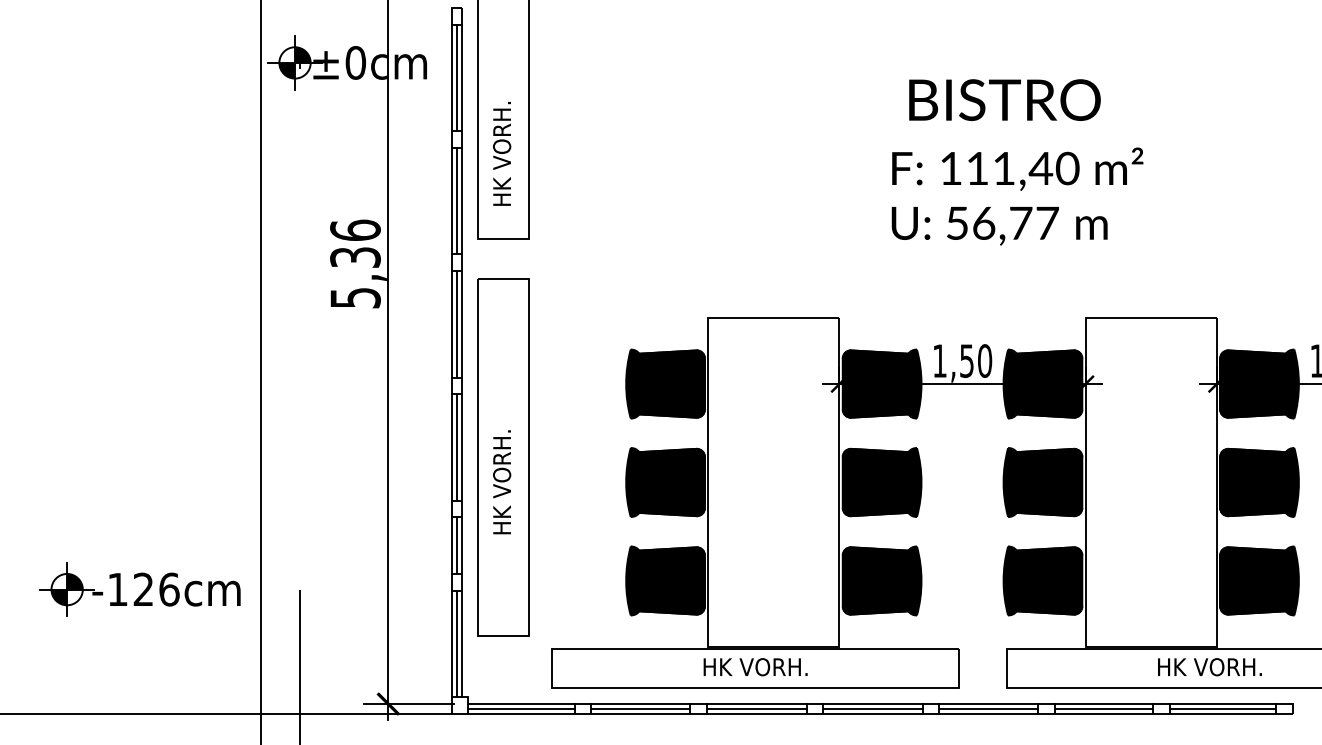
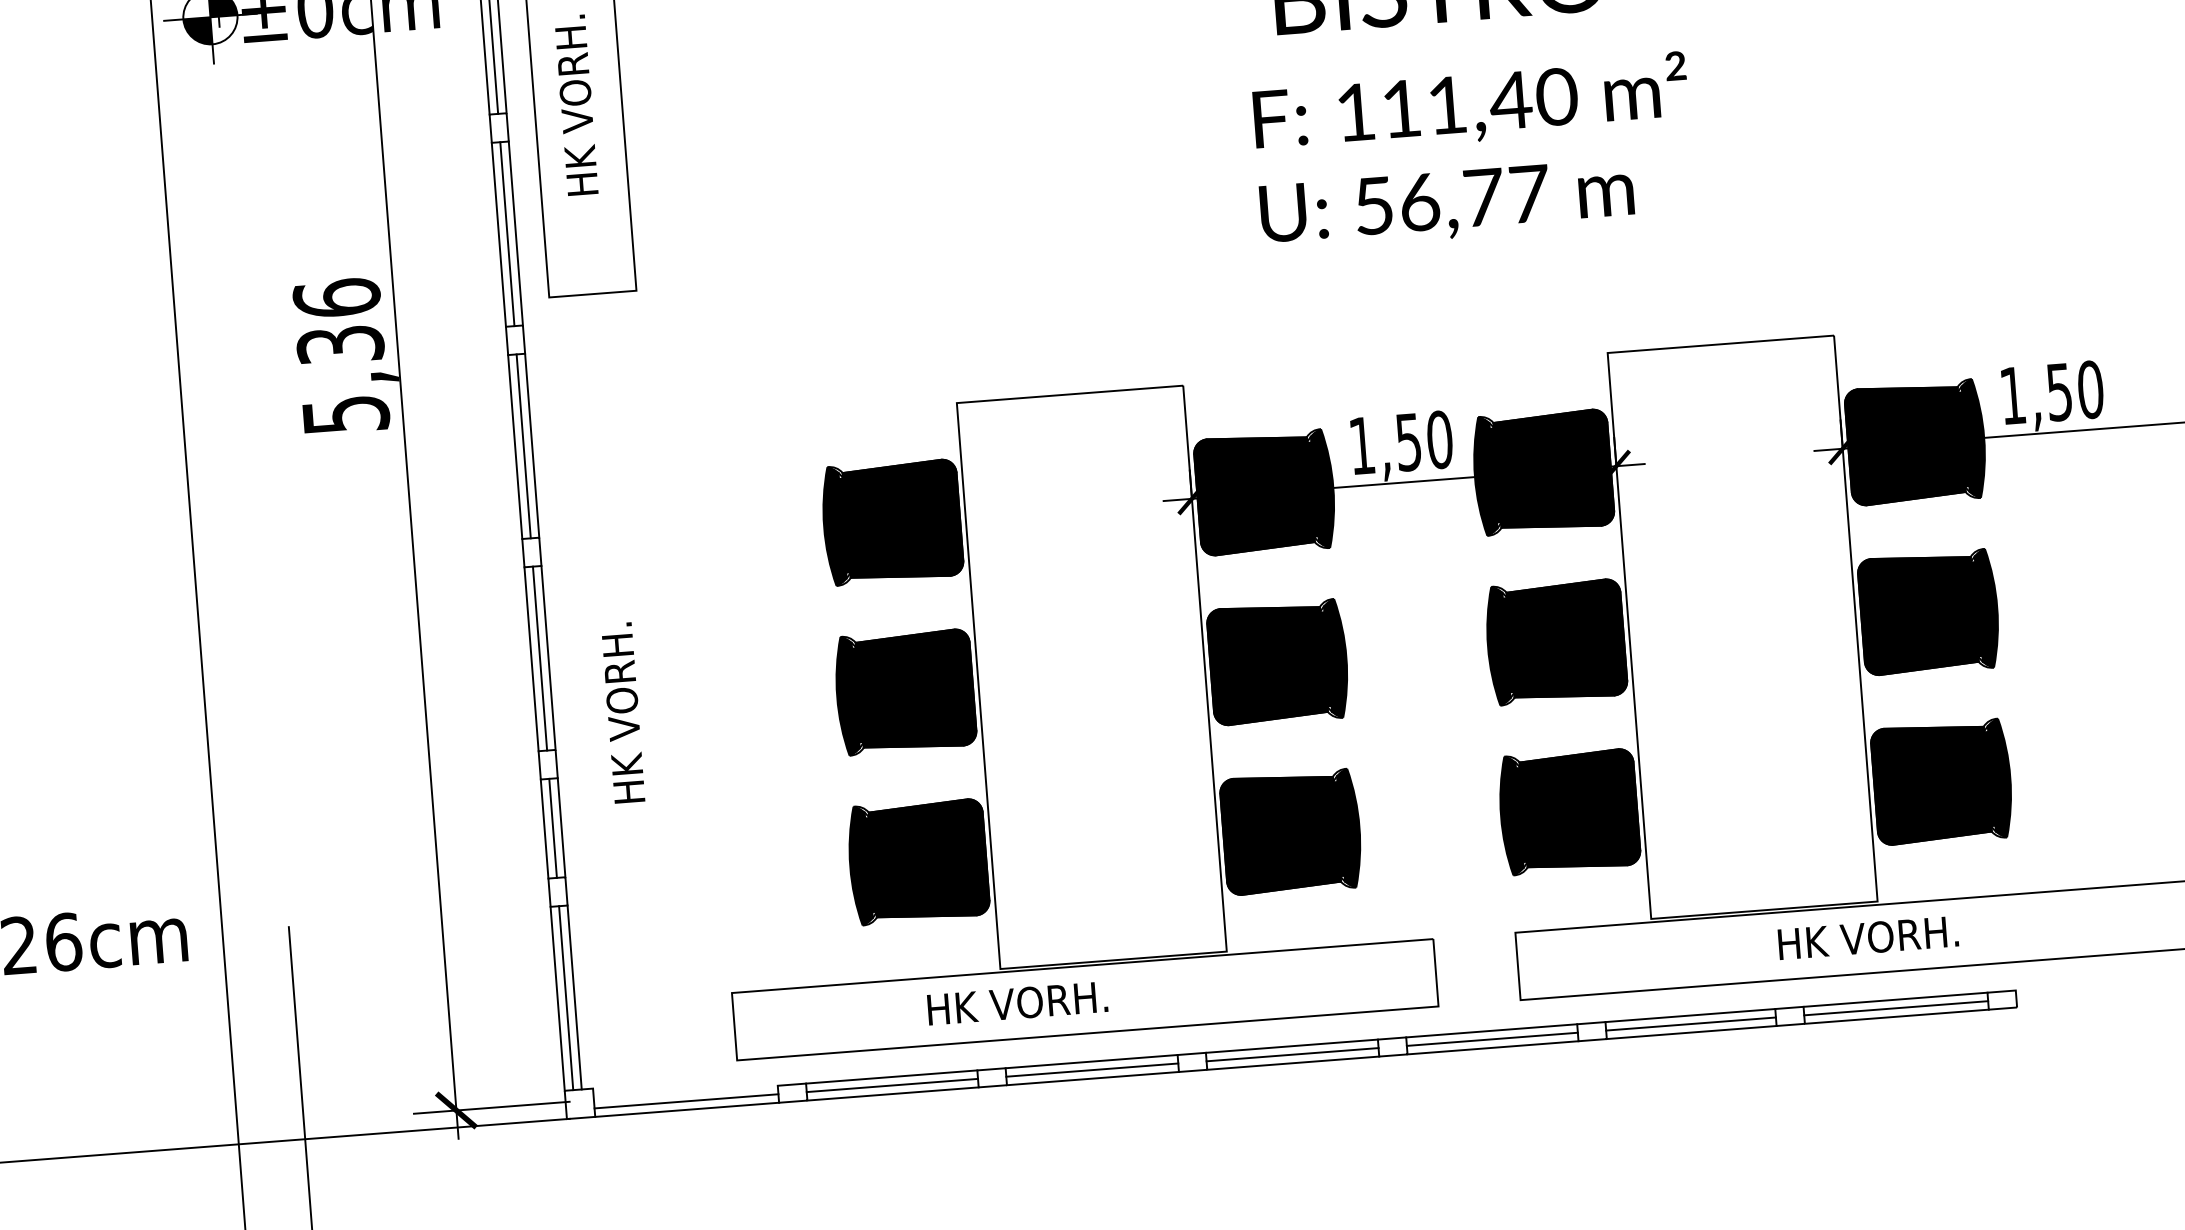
text: (502, 153) -> (577, 104), moved
part: (503, 457) -> (622, 670), removed
text: (755, 667) -> (1017, 1003), moved
line: (521, 704) -> (686, 1093), removed

